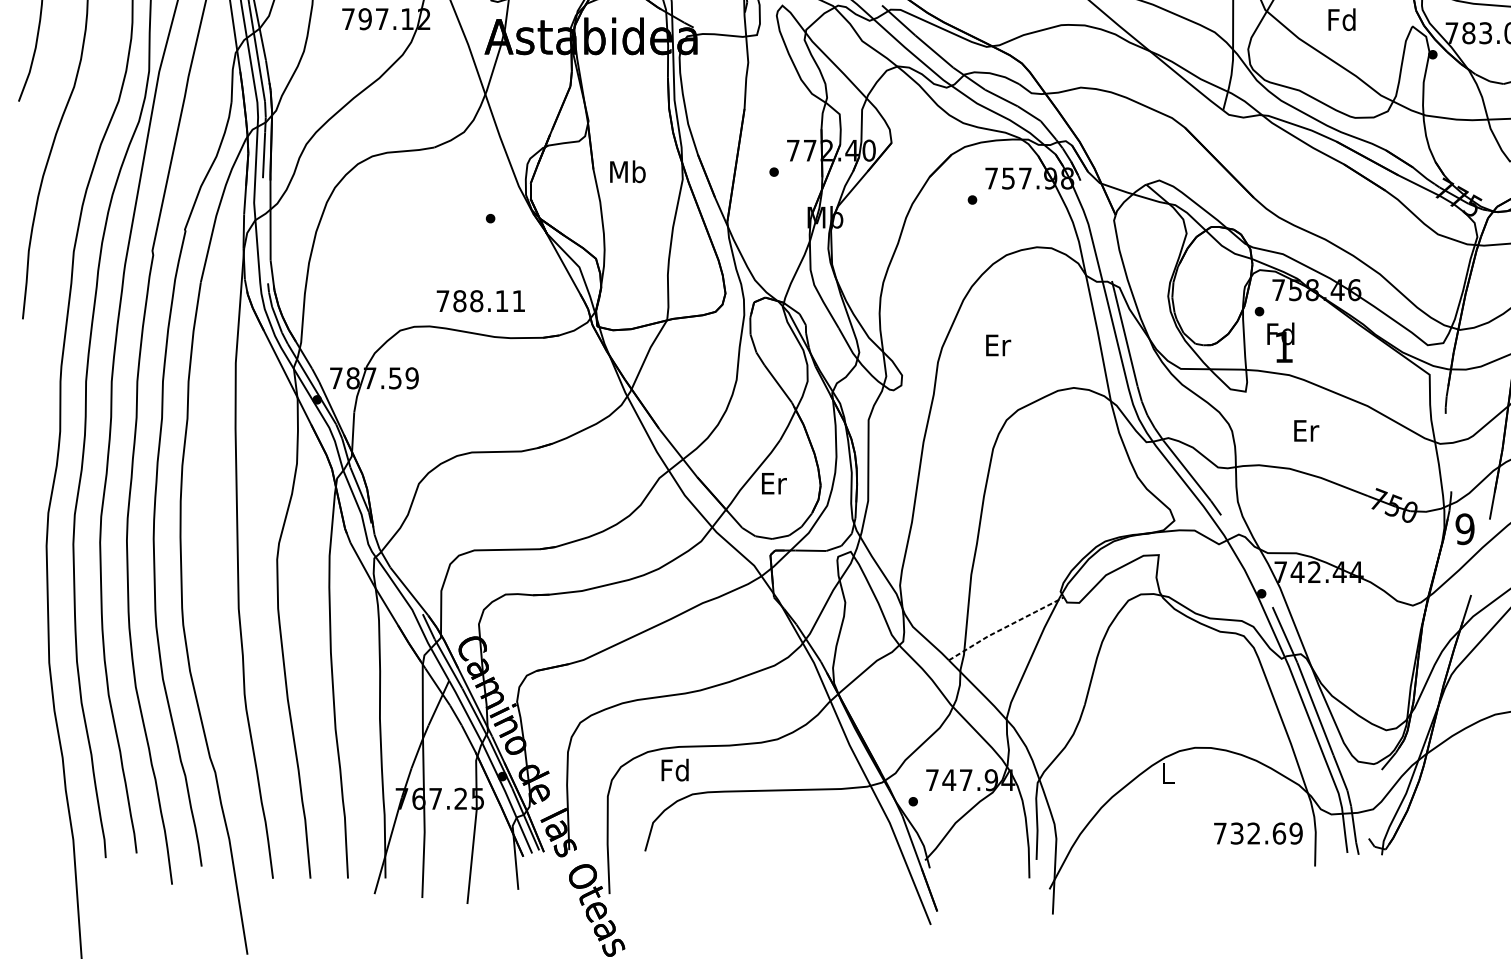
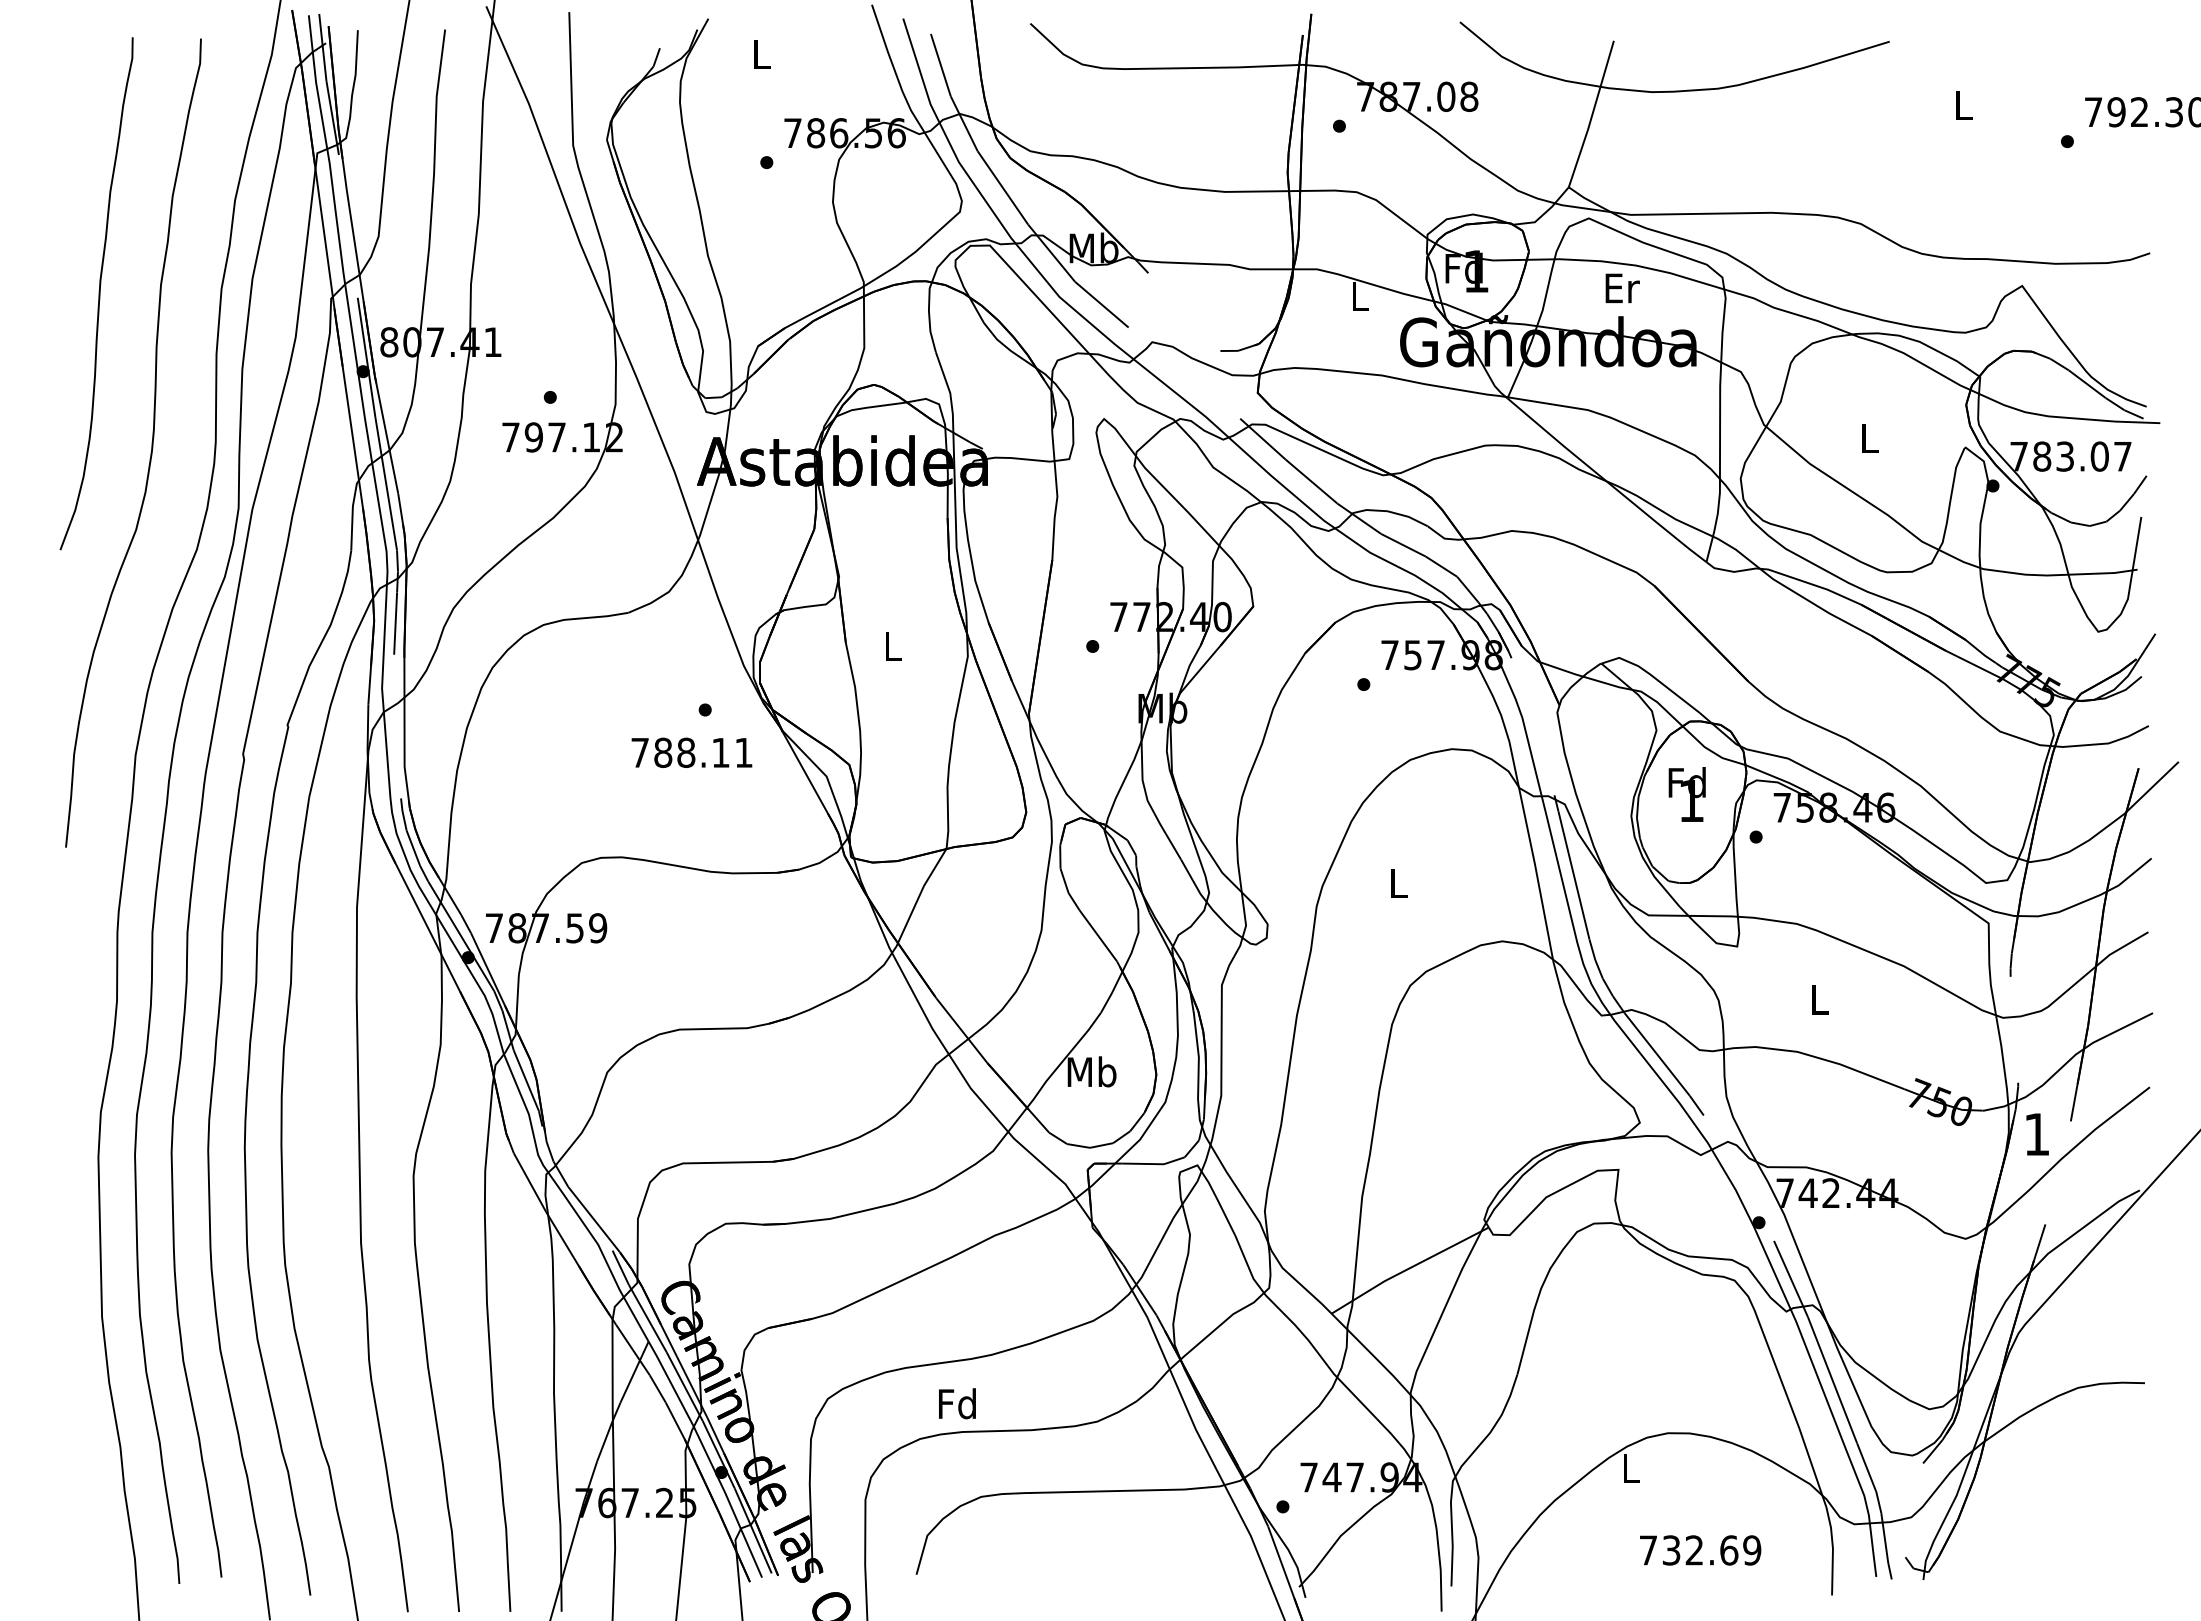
text: (1341, 19) -> (1868, 437), Fd -> L
text: (627, 171) -> (892, 645), Mb -> L
text: (480, 300) -> (691, 752), moved
text: (1280, 342) -> (1686, 794), moved
text: (998, 344) -> (1399, 882), Er -> L
text: (1306, 430) -> (1820, 999), Er -> L
text: (773, 483) -> (1091, 1071), Er -> Mb
text: (1464, 529) -> (2036, 1134), 9 -> 1
line: (1005, 627) -> (1408, 1268), dashed -> solid
text: (675, 769) -> (957, 1403), moved
text: (1258, 833) -> (1700, 1550), moved

